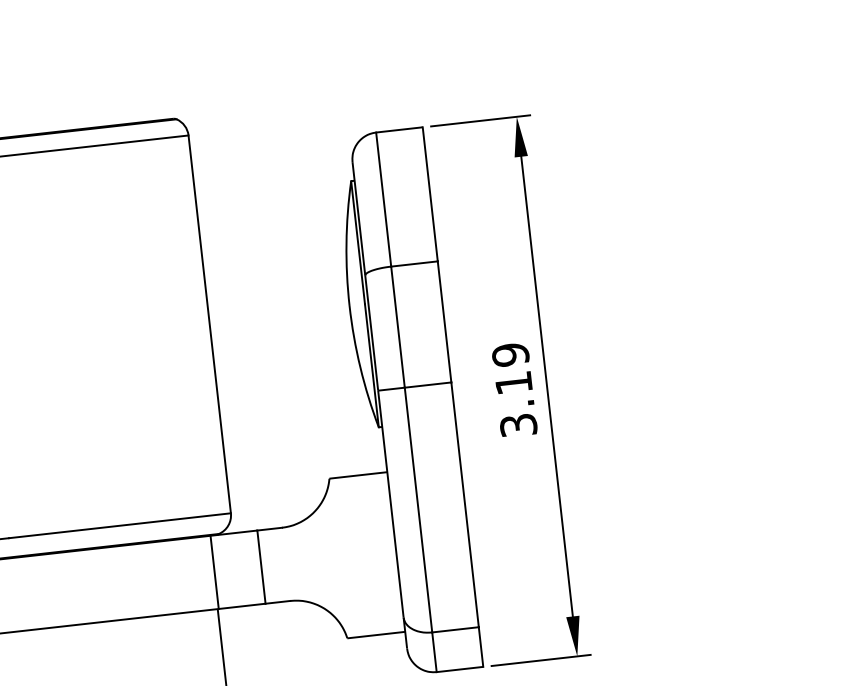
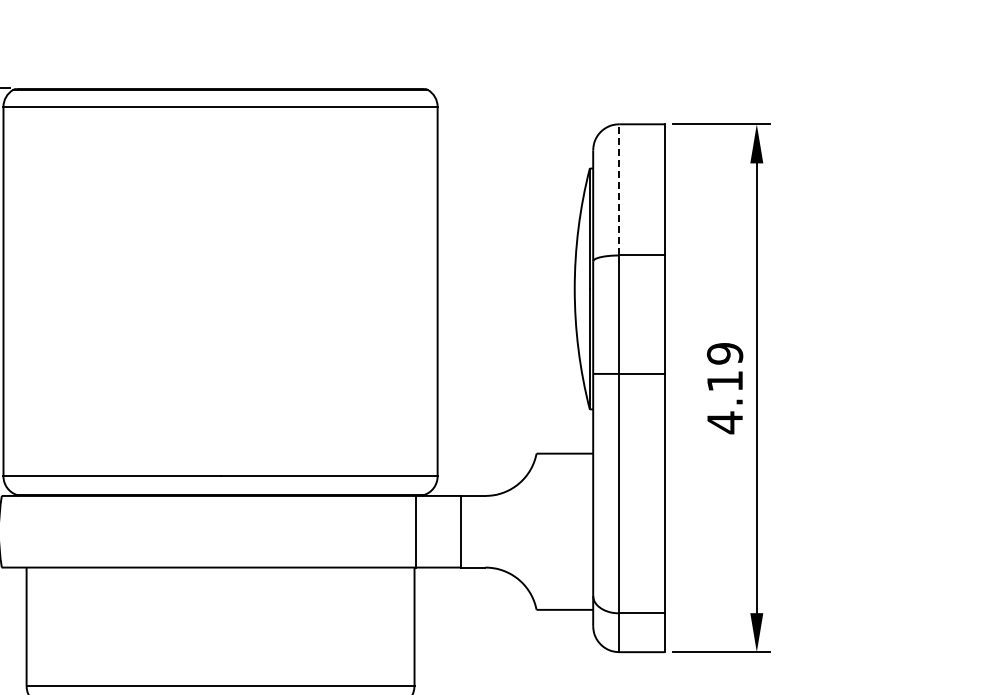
line: (383, 199) -> (619, 189), solid -> dashed
text: (517, 425) -> (724, 422), 3.19 -> 4.19

